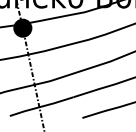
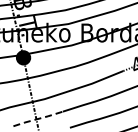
line: (42, 106) -> (38, 118), solid -> dashed

